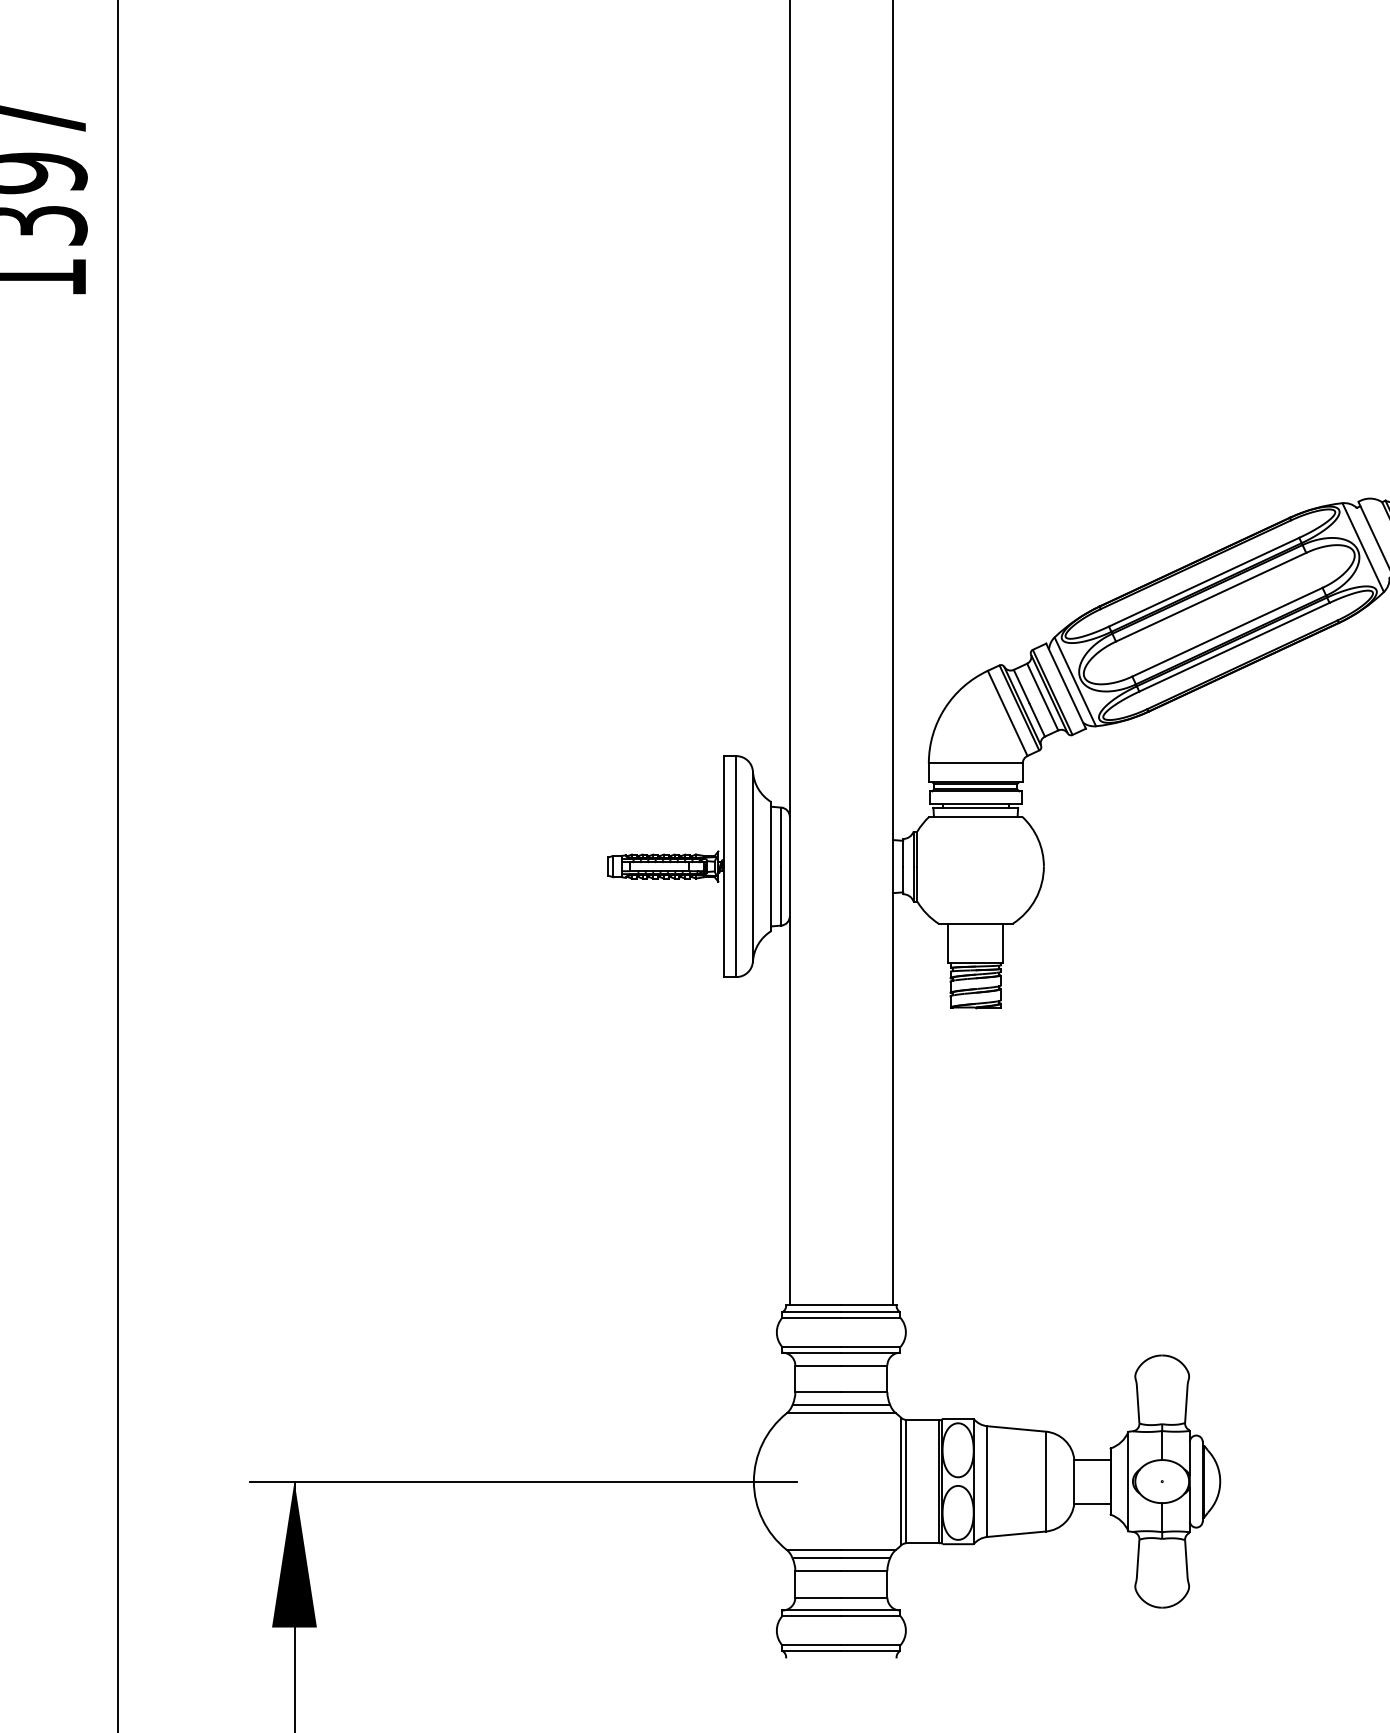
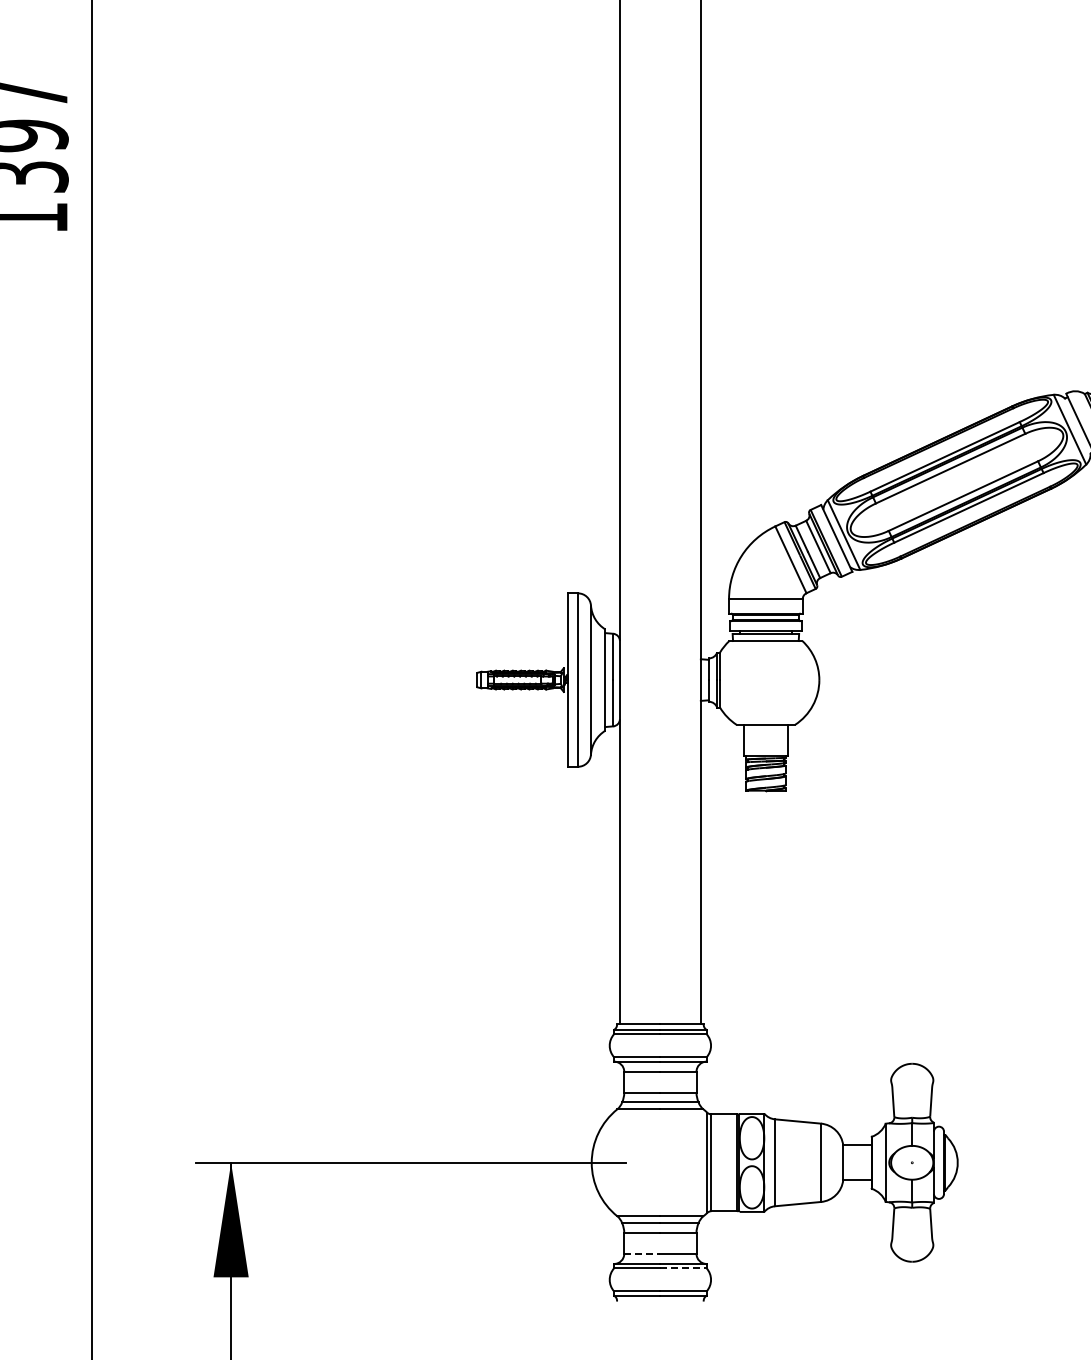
line: (818, 1597) -> (642, 1253), solid -> dashed
line: (872, 1616) -> (684, 1268), solid -> dashed

